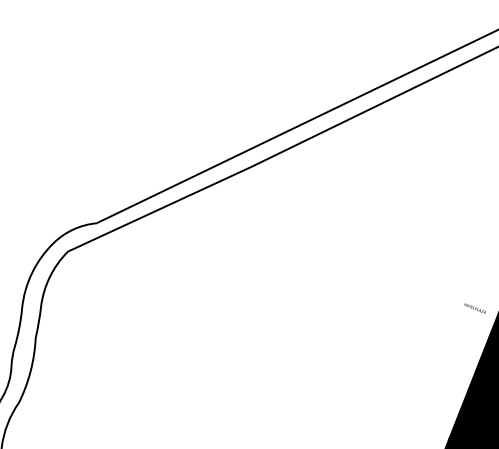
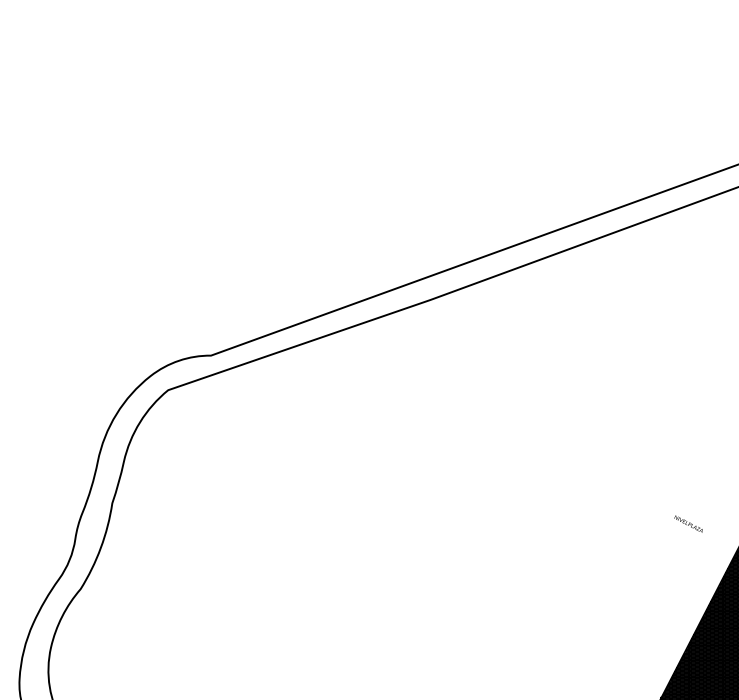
text: (475, 308) -> (688, 523), moved

